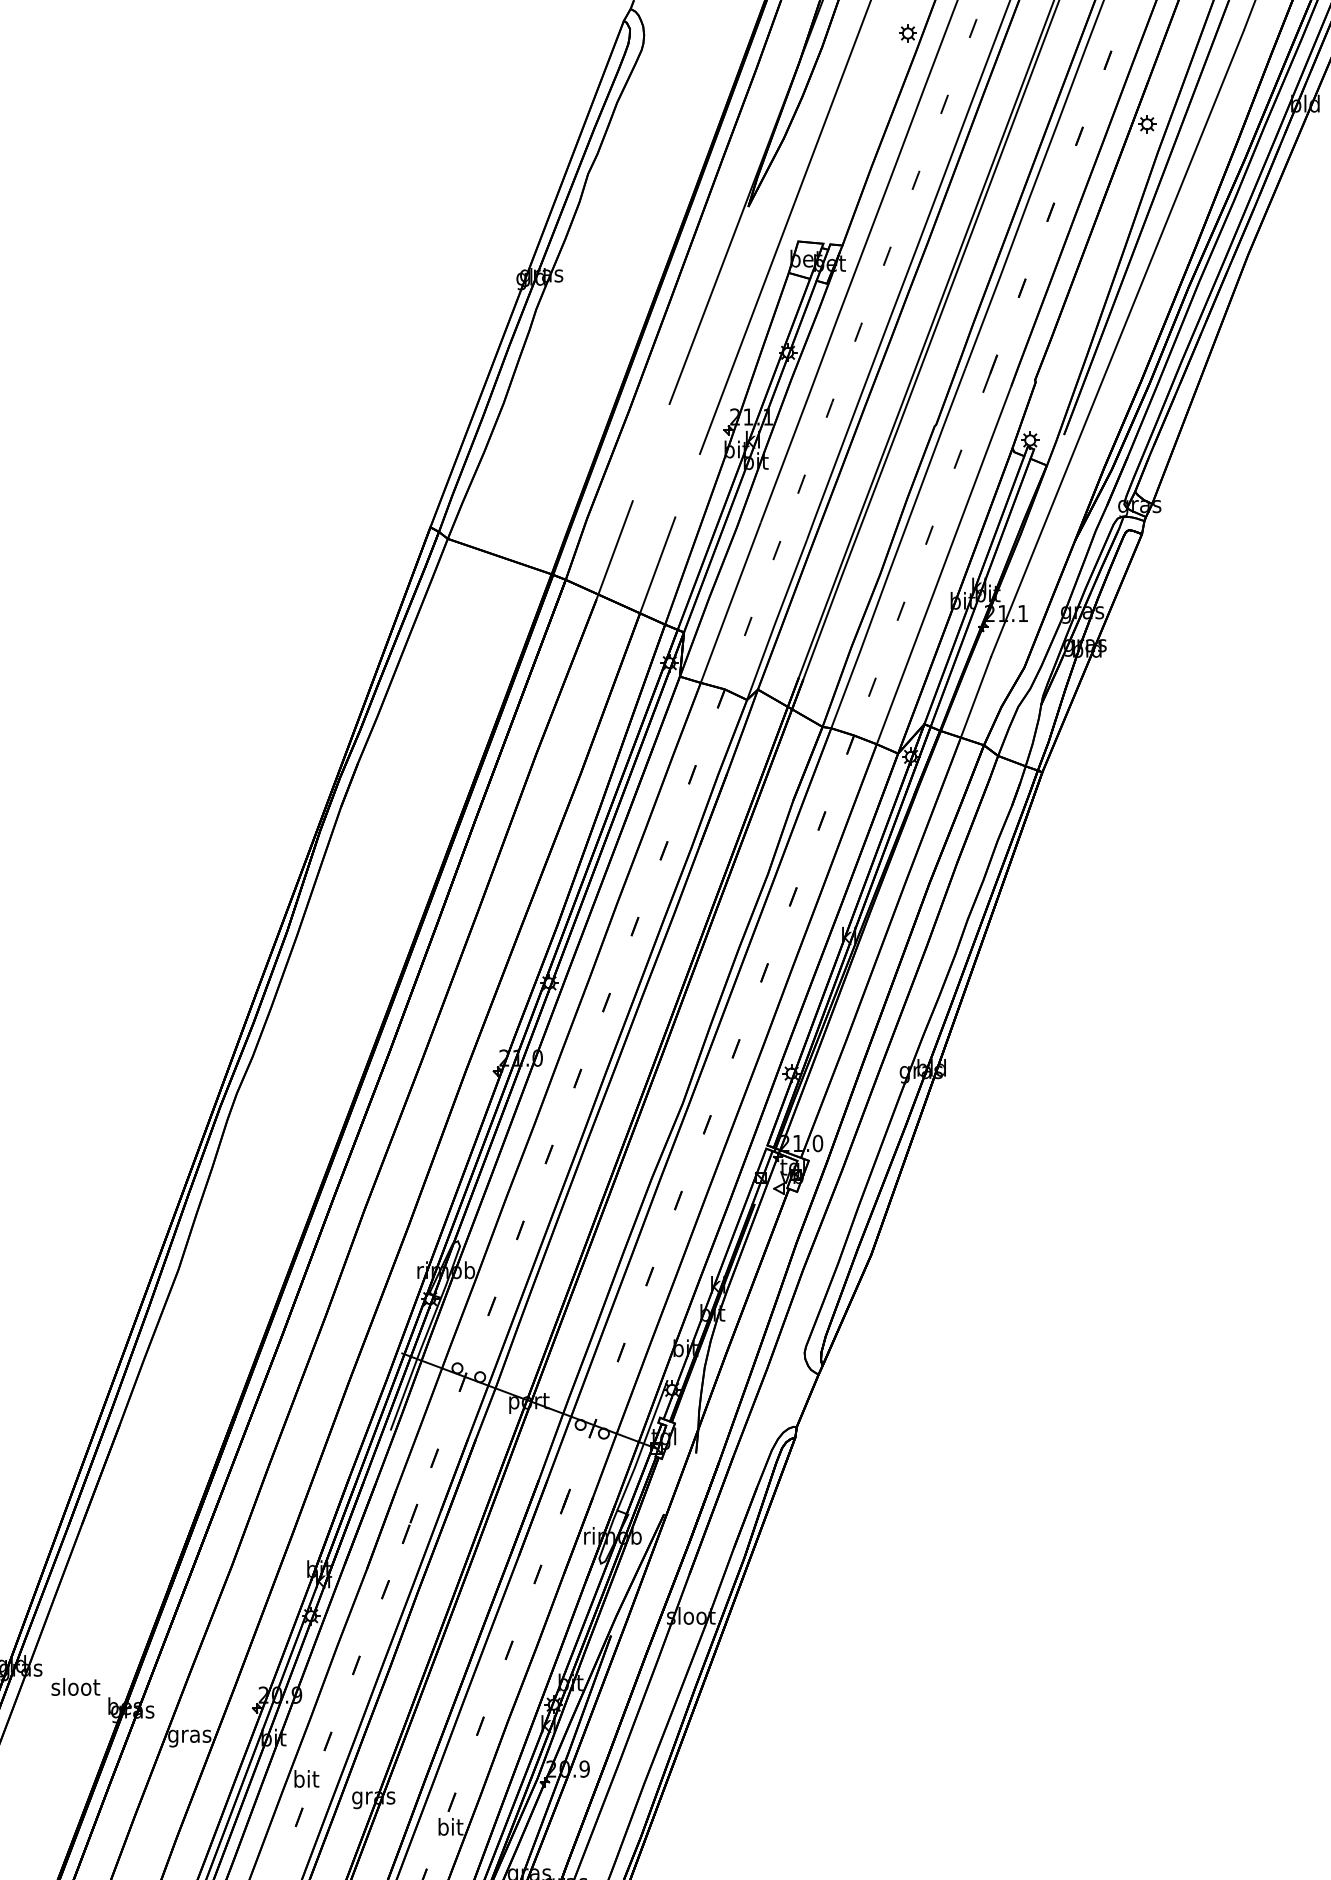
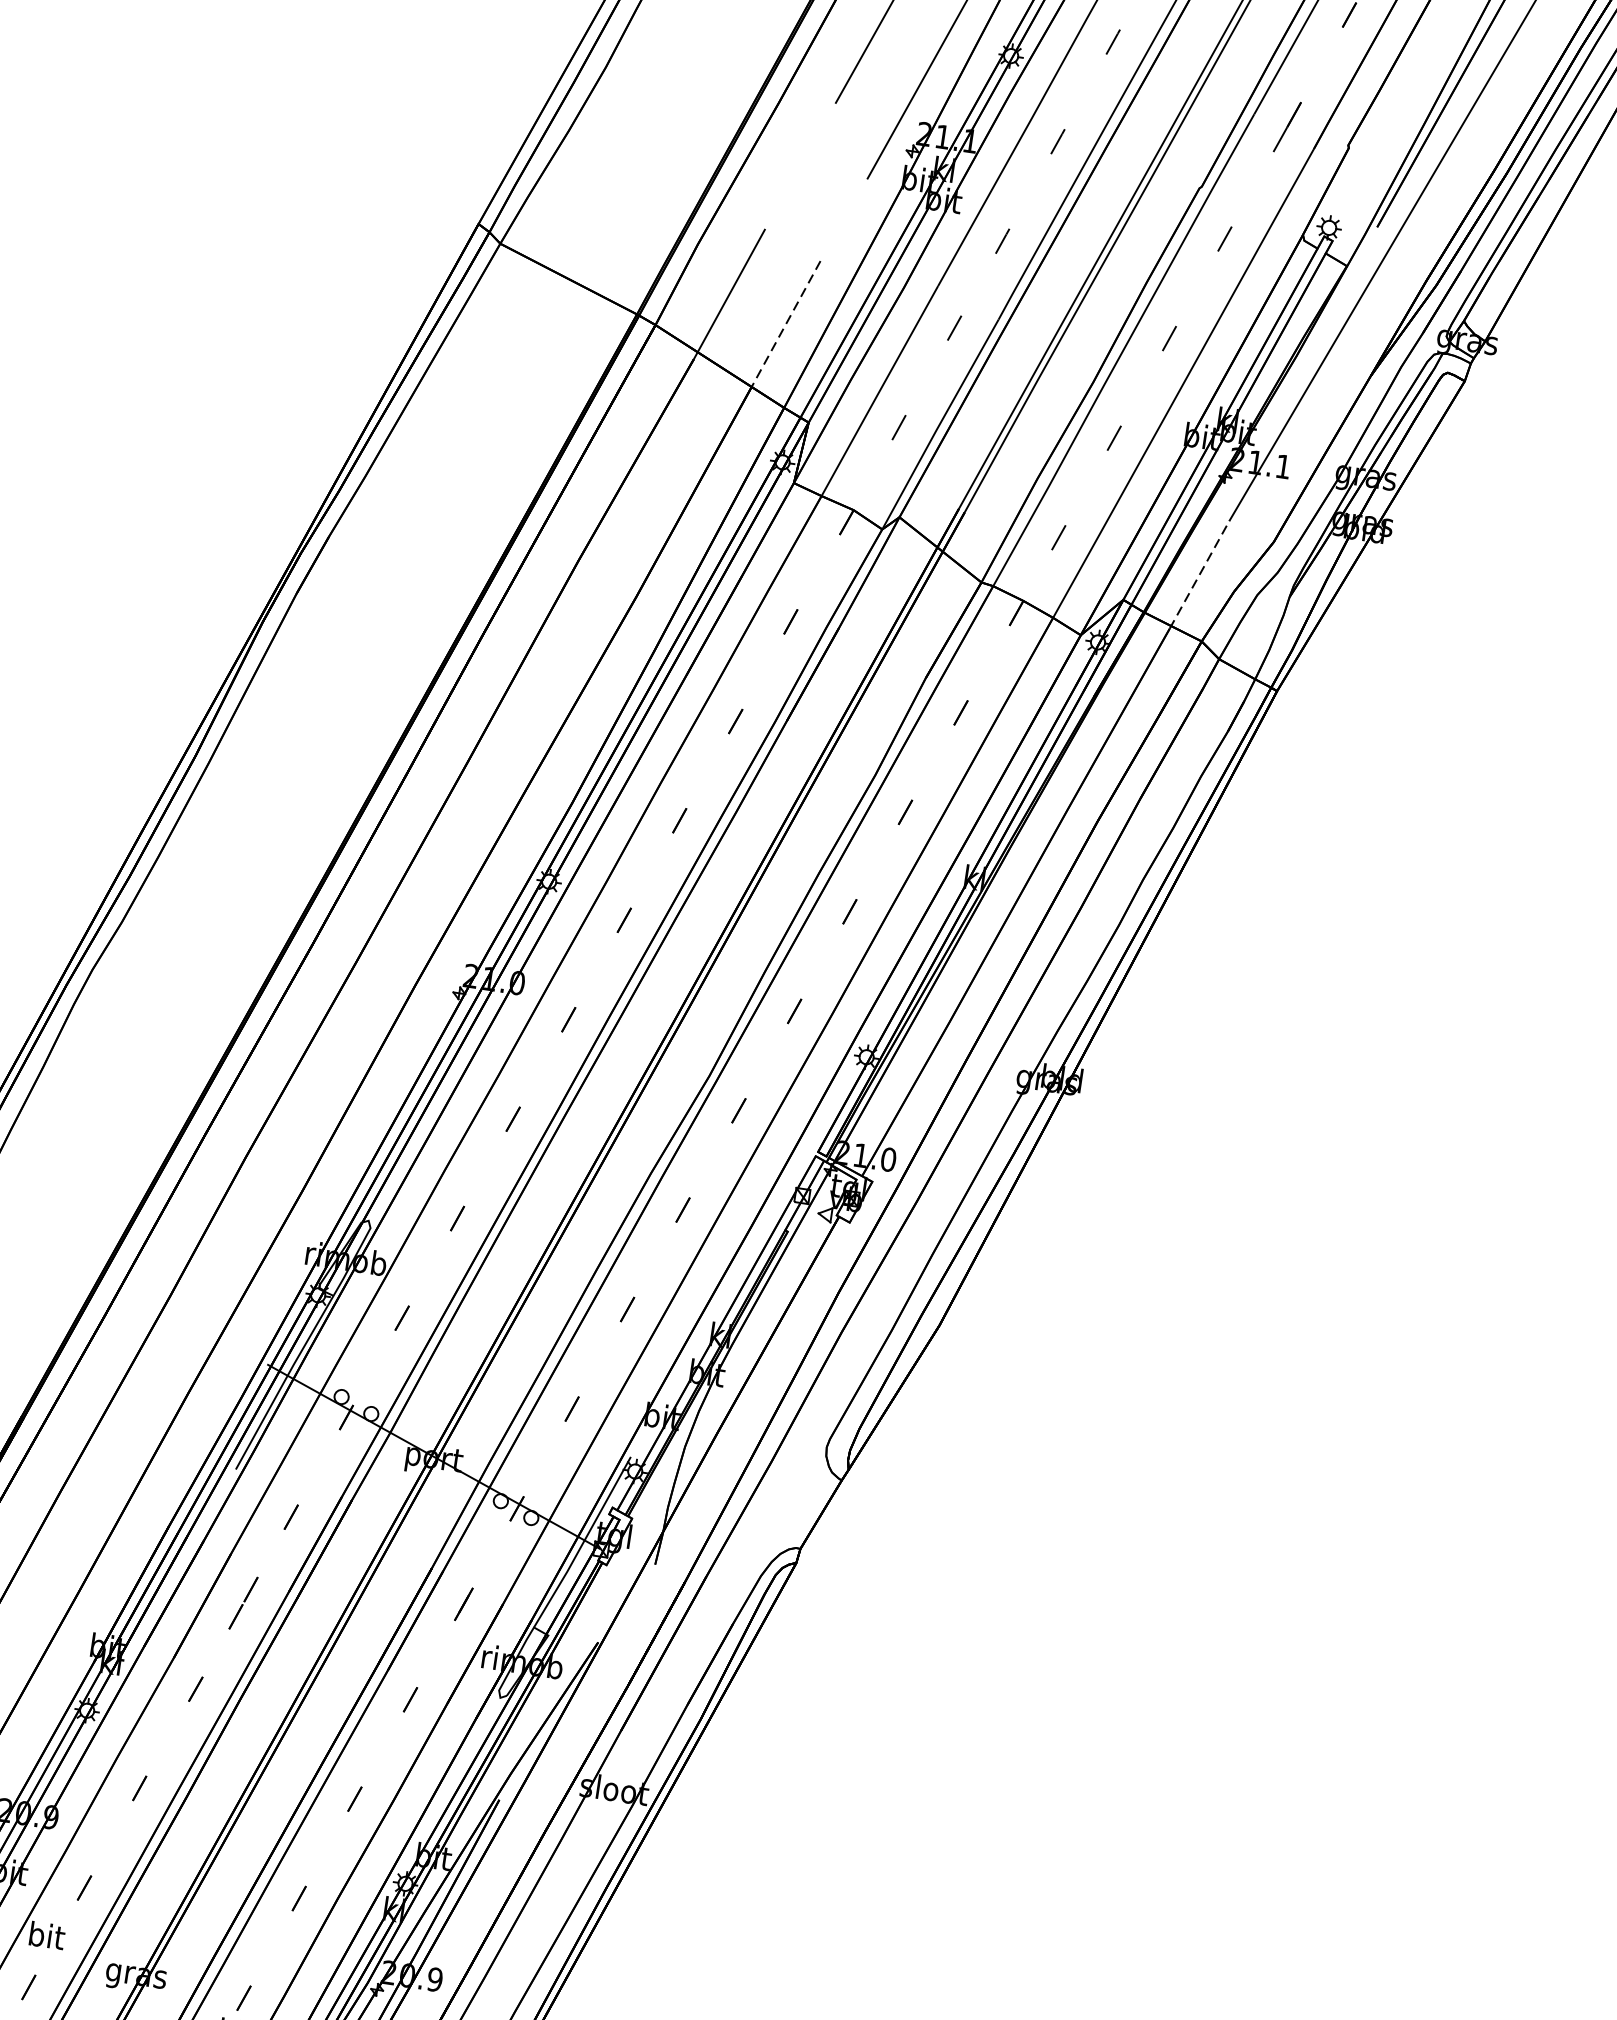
line: (657, 566) -> (785, 325), solid -> dashed
line: (975, 697) -> (1199, 573), solid -> dashed

